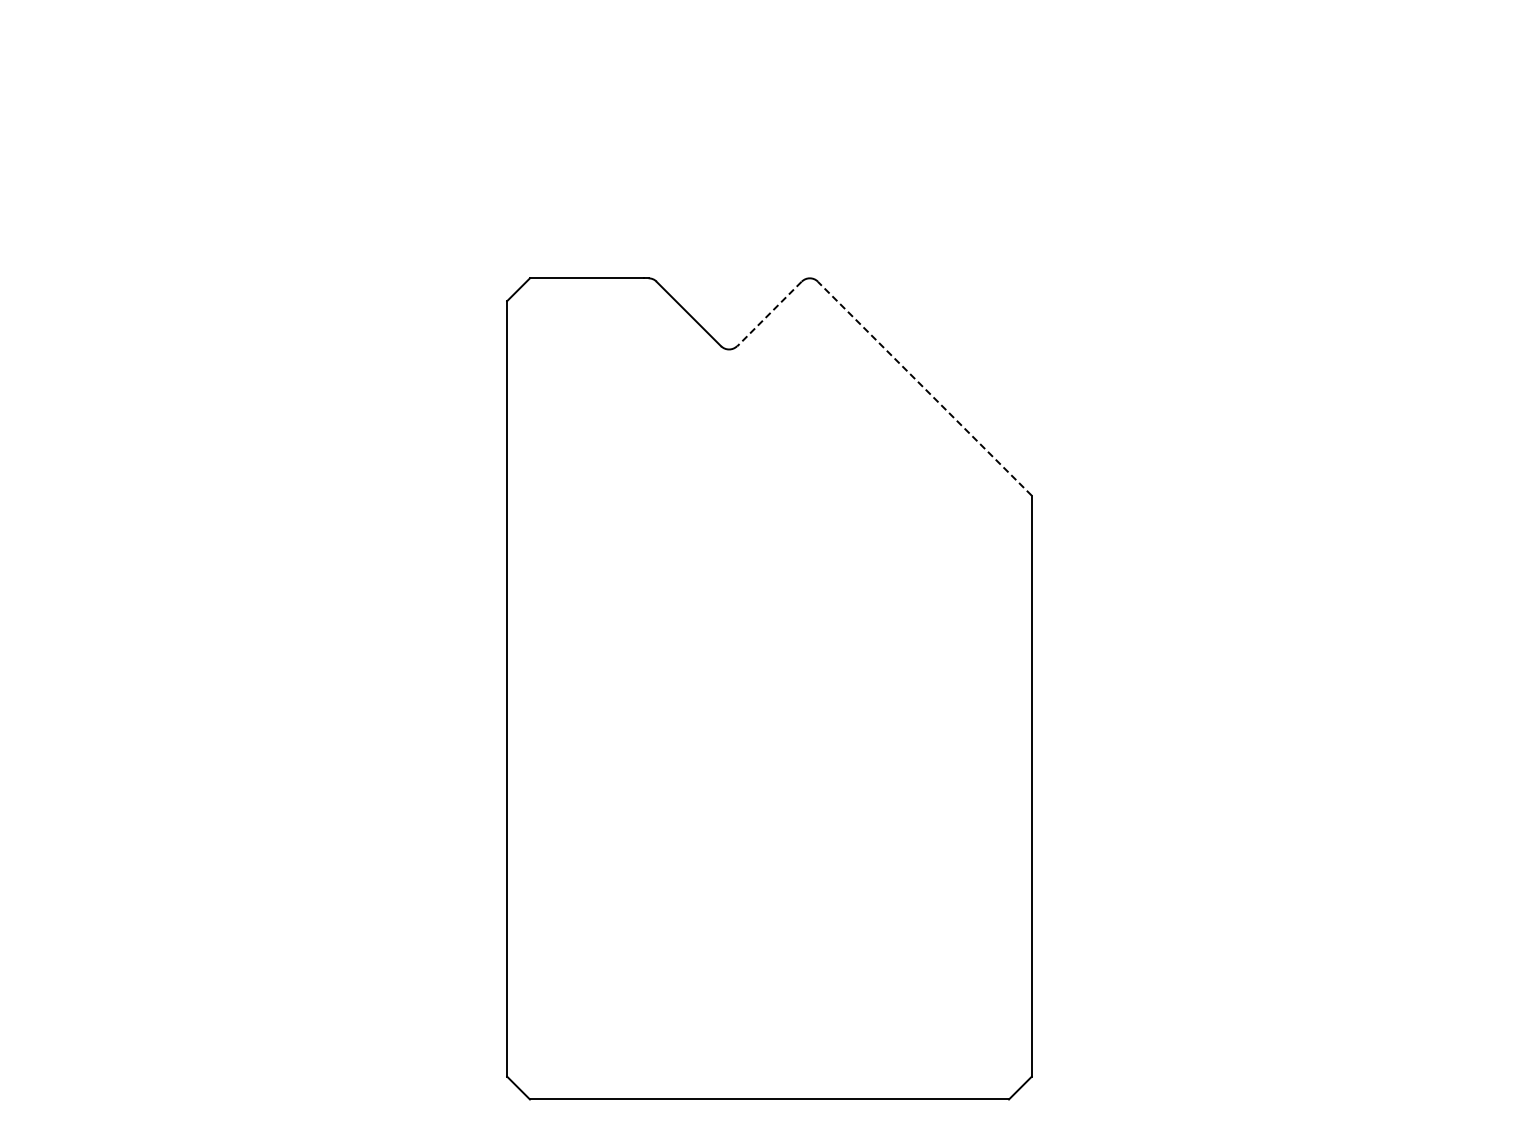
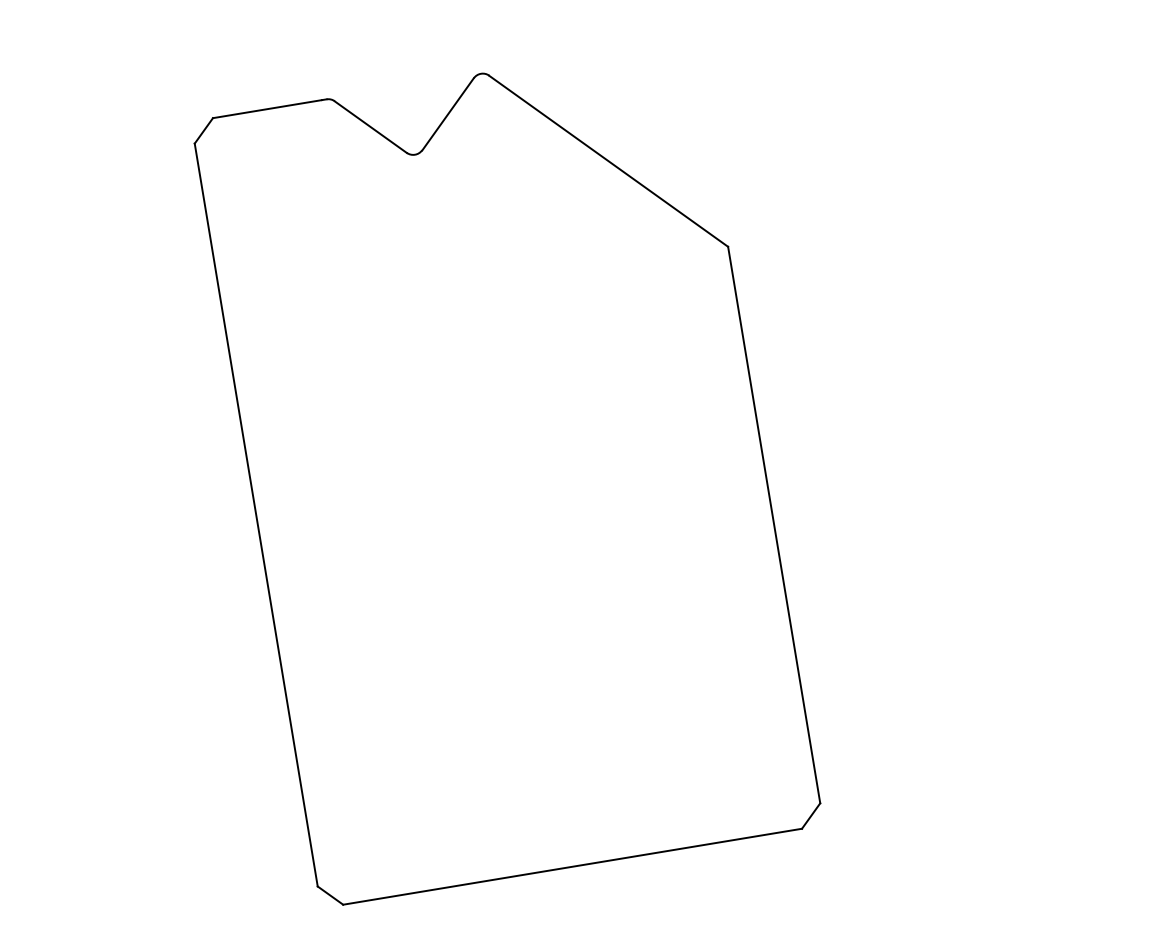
line: (769, 314) -> (448, 114), dashed -> solid
line: (924, 388) -> (608, 161), dashed -> solid

